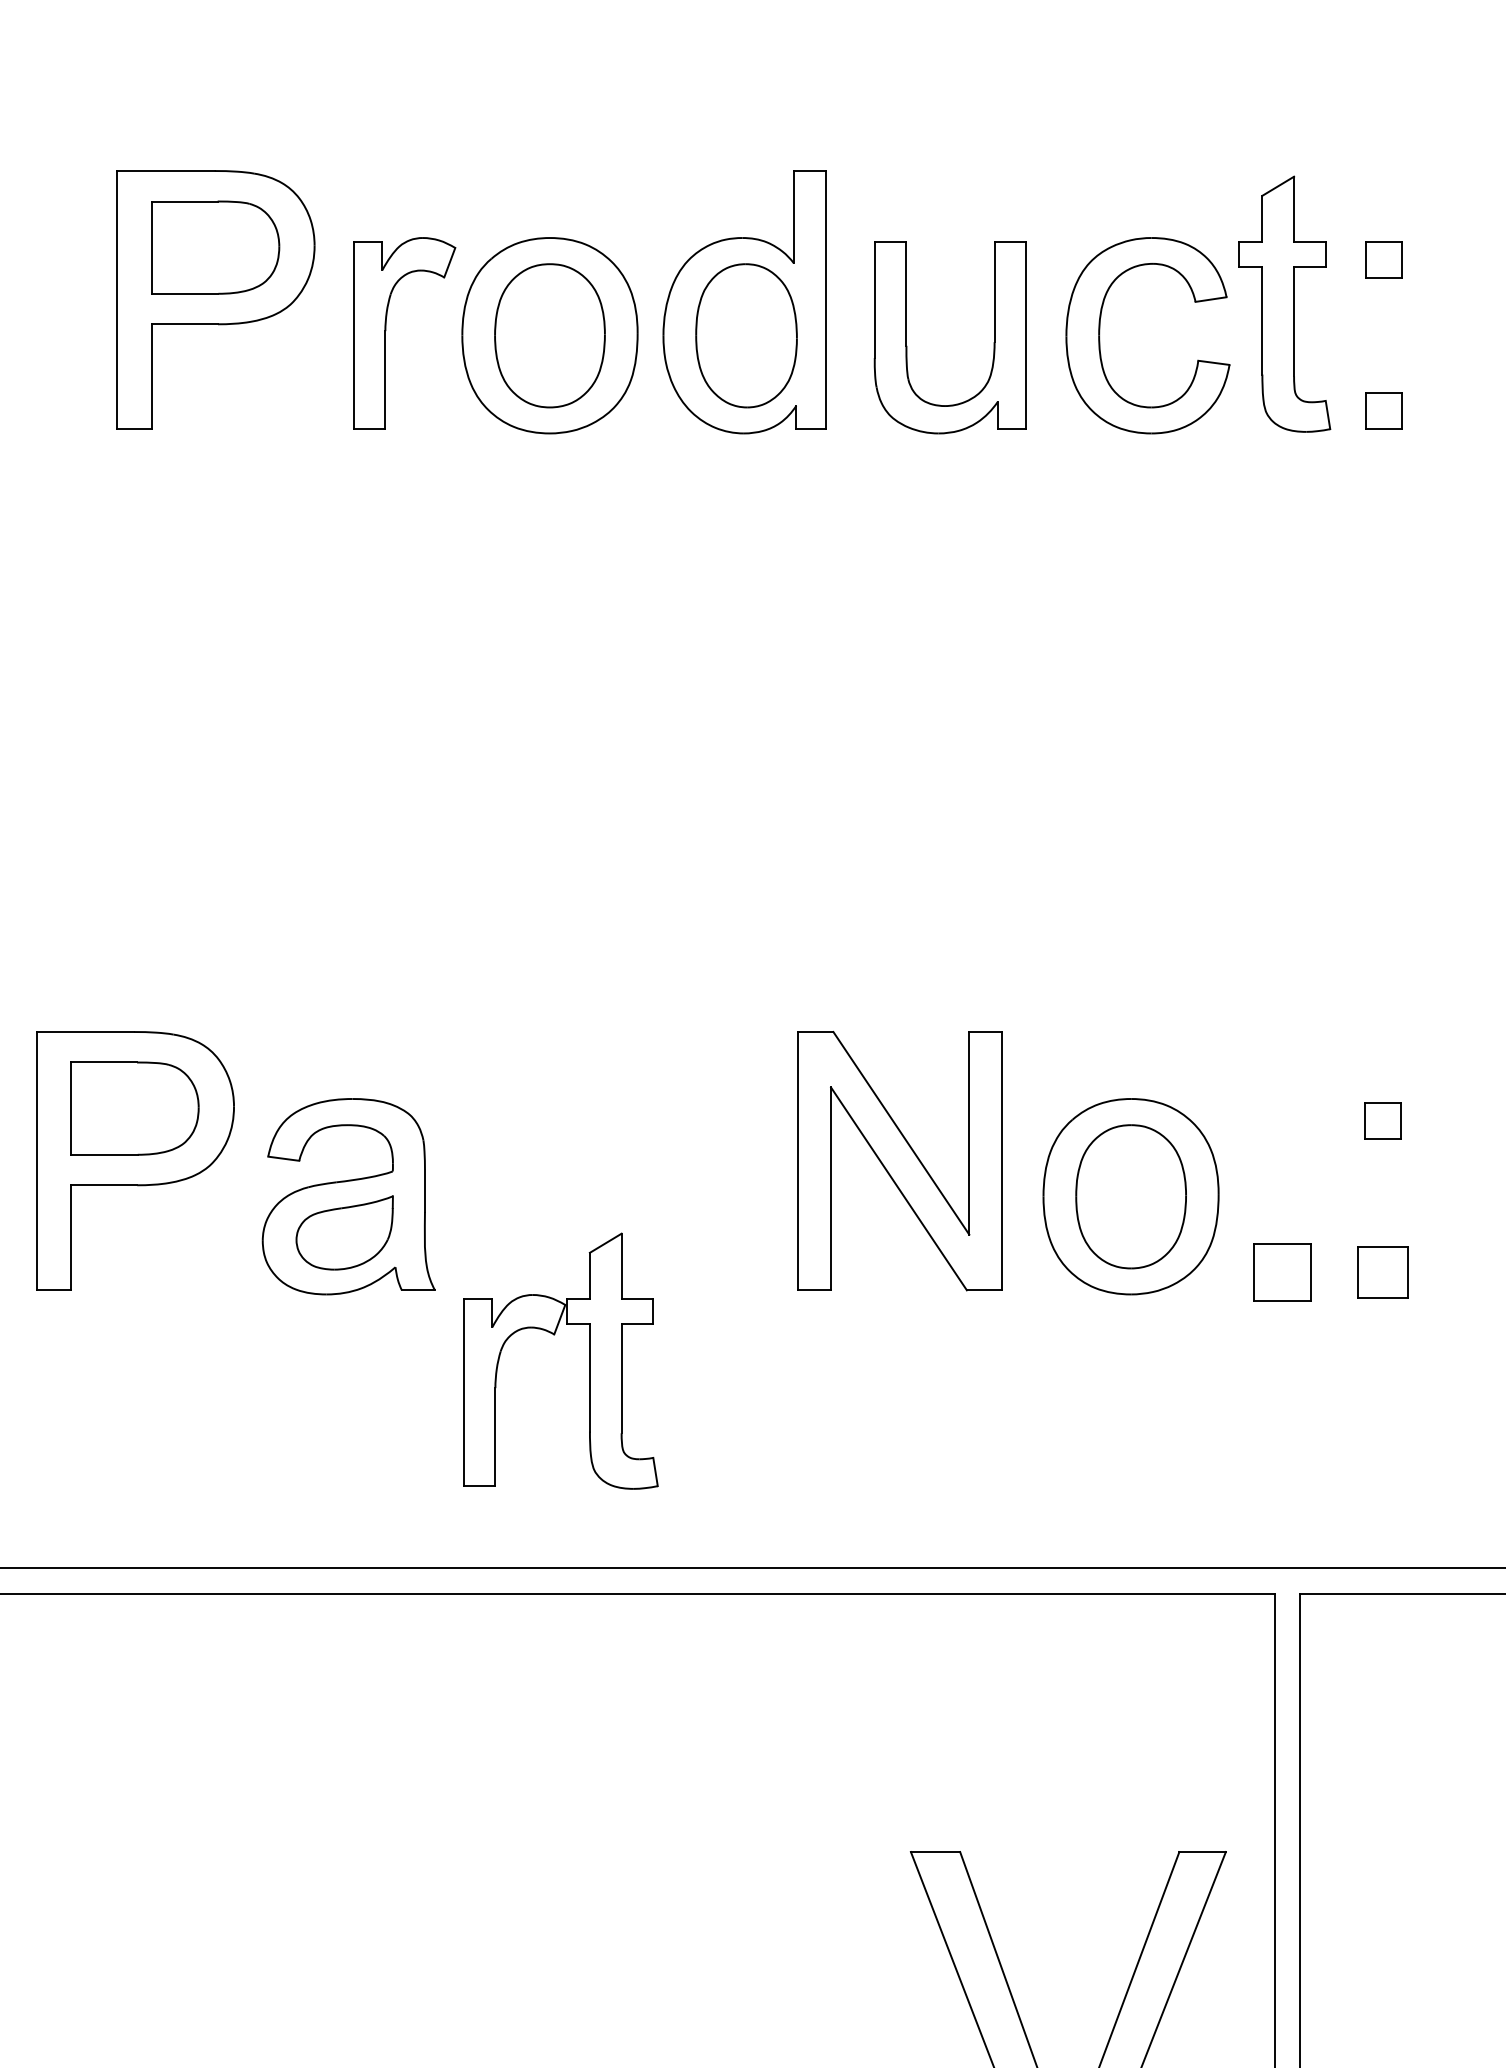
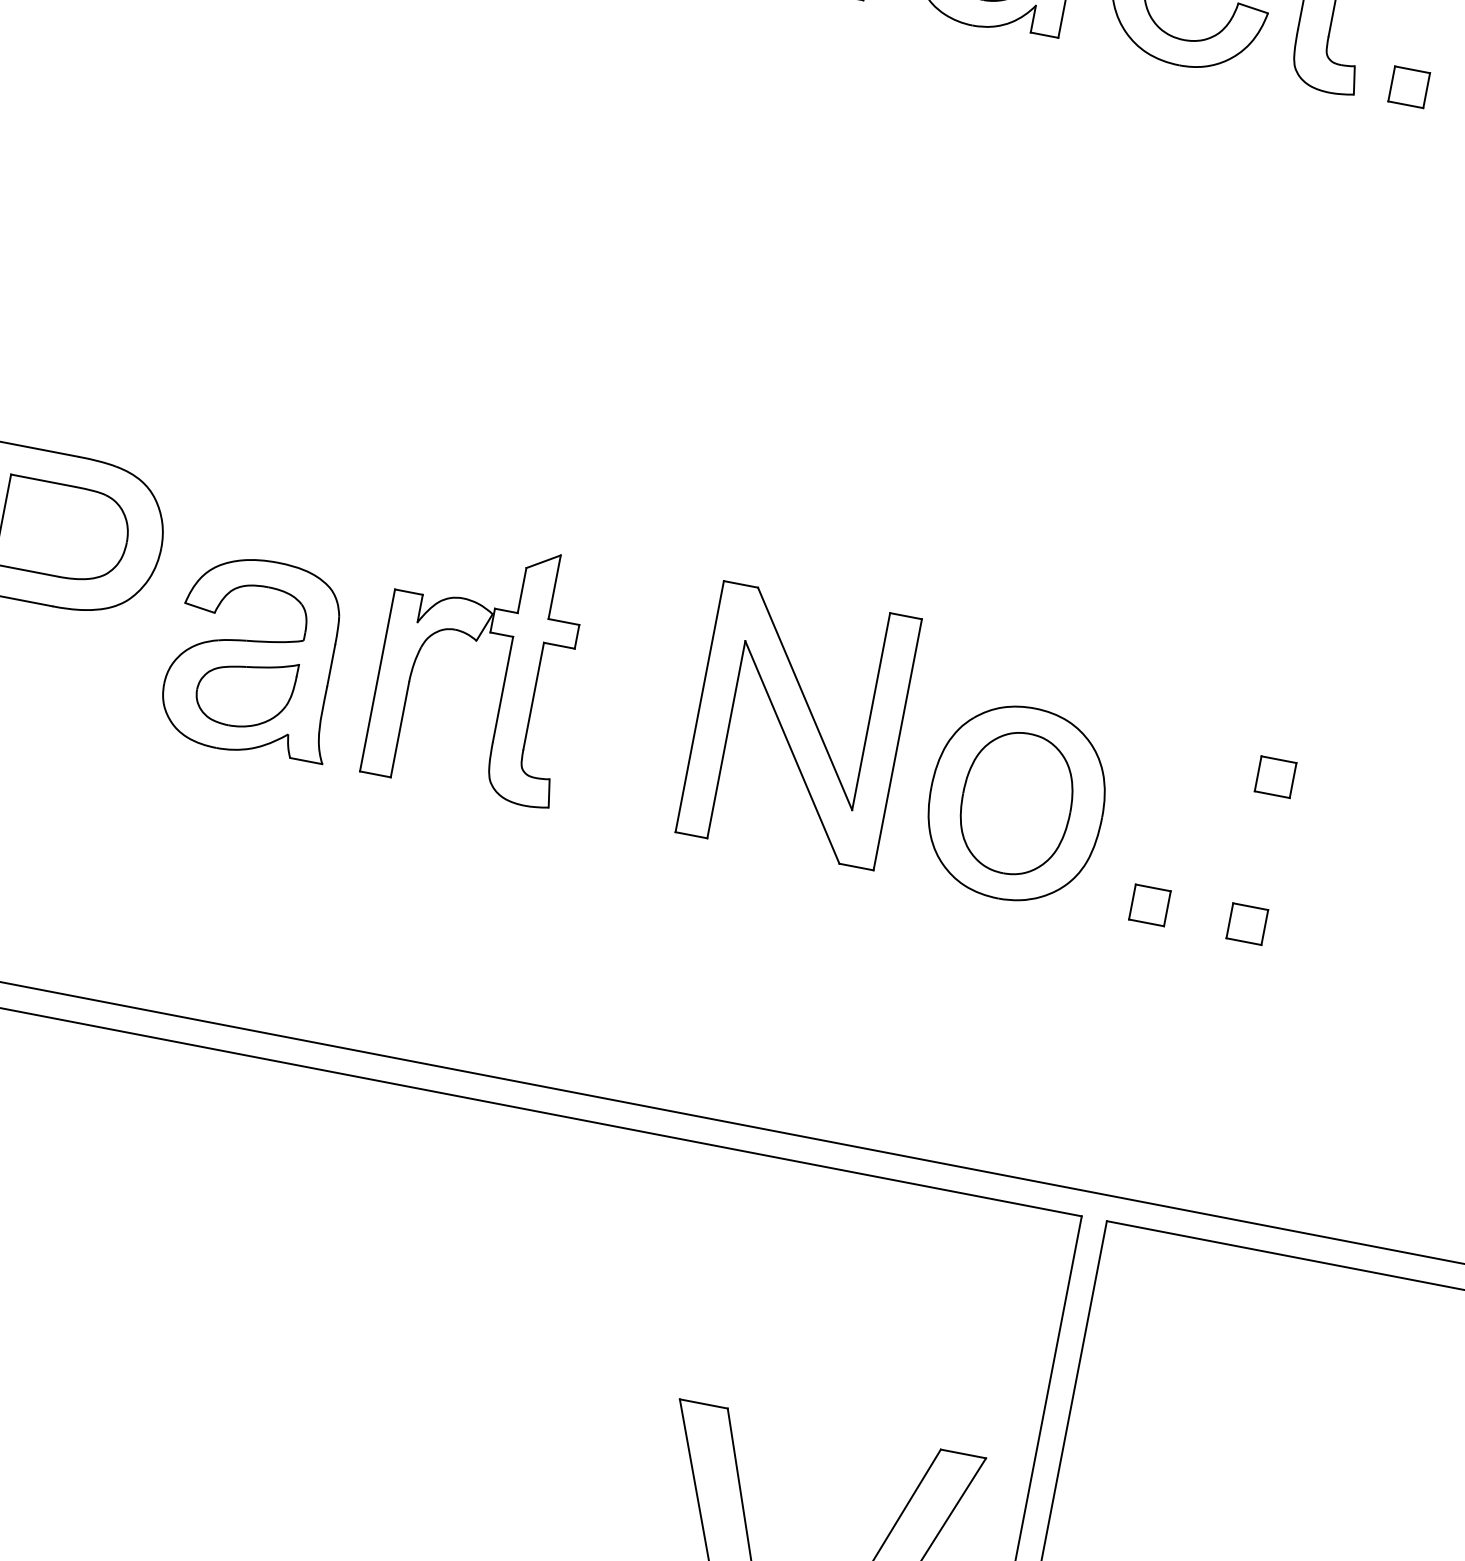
part: (1282, 1271) -> (1149, 904), size x0.62
part: (1382, 1271) -> (1246, 923), size x0.71
part: (554, 1335) -> (476, 641), moved

